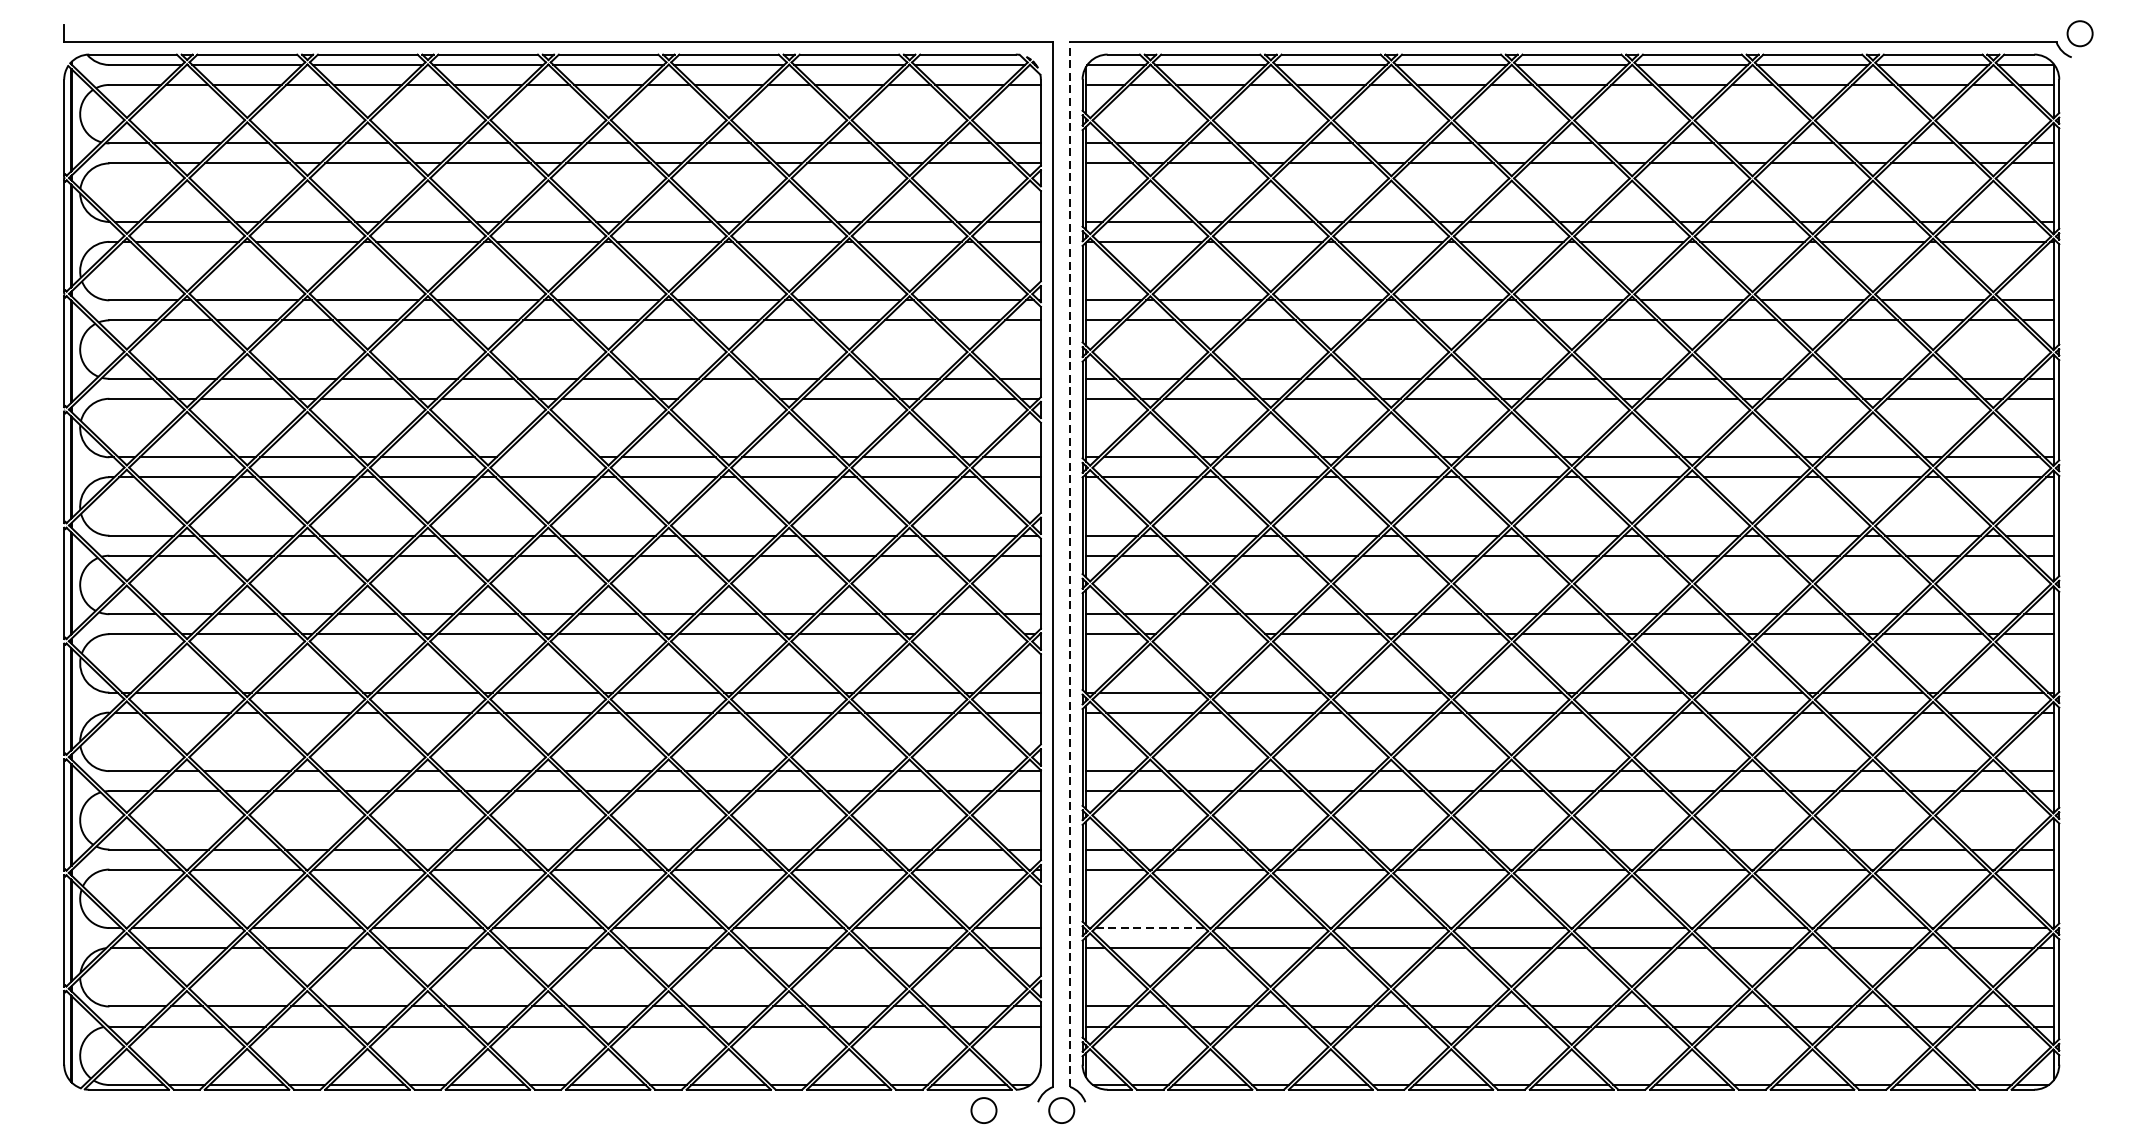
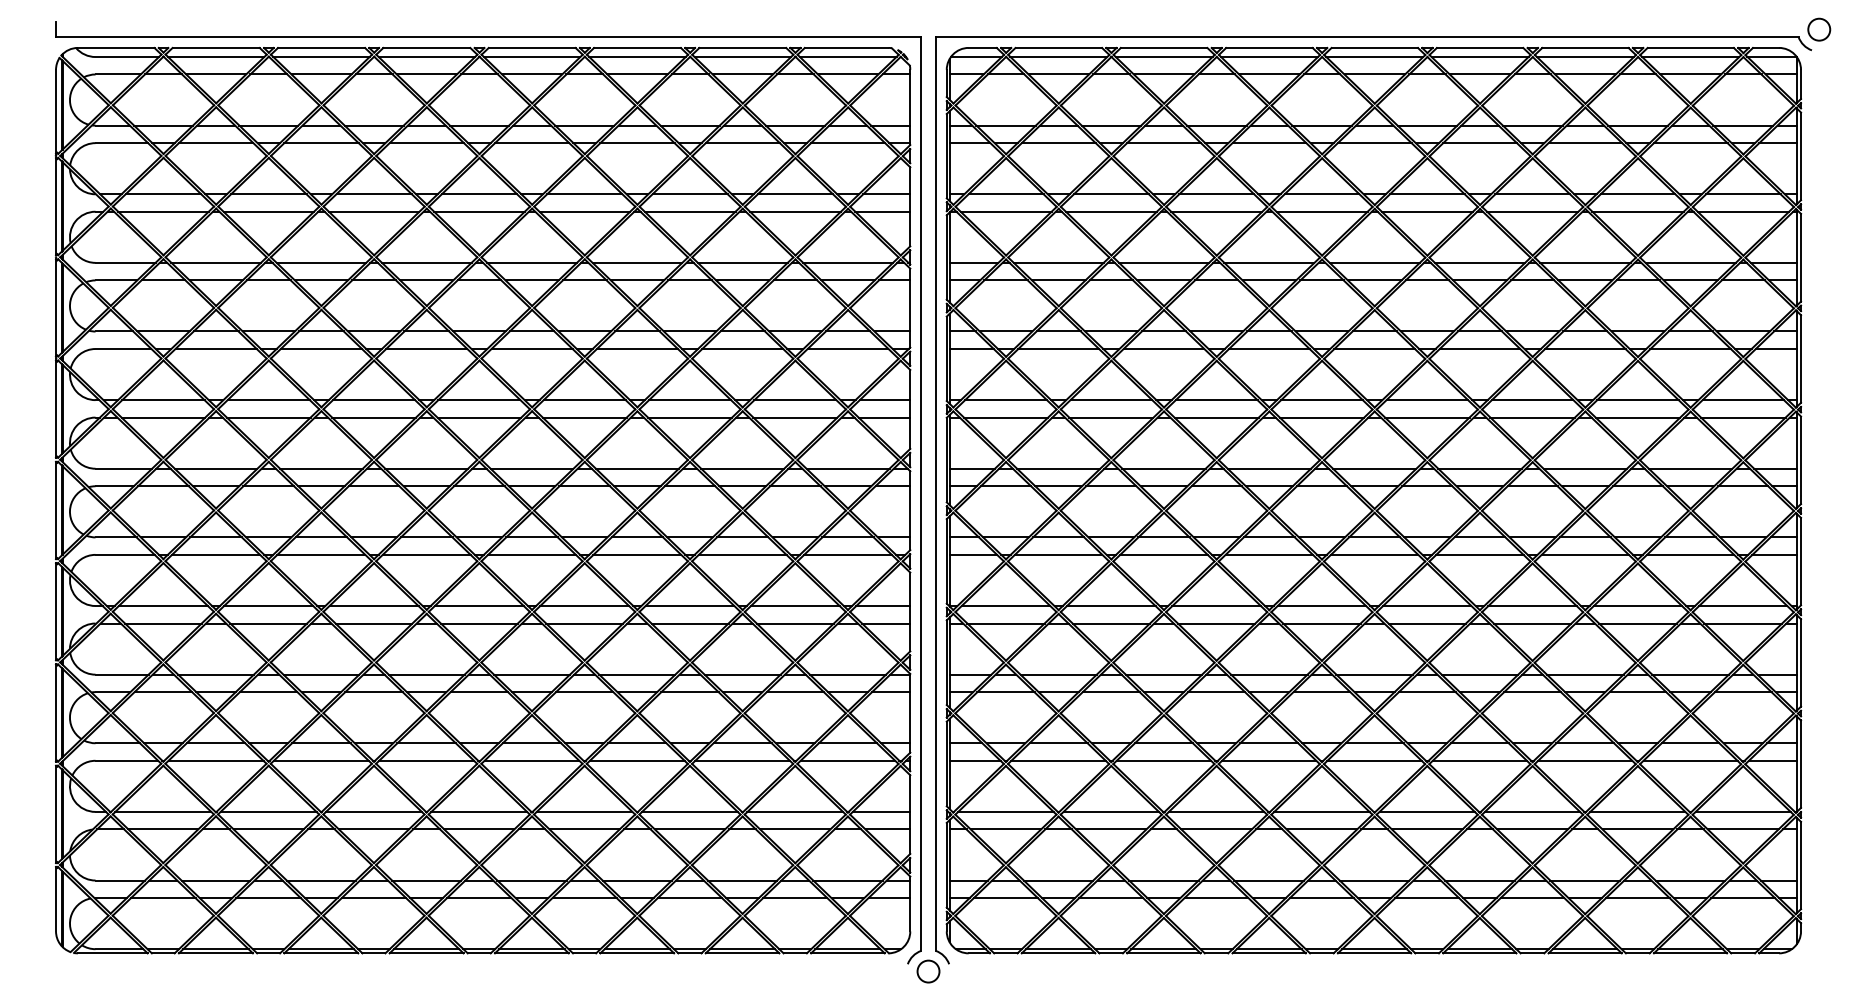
line: (727, 399) -> (636, 349), added
line: (548, 457) -> (479, 400), added
line: (1069, 563) -> (935, 493), dashed -> solid
line: (969, 633) -> (847, 554), added
line: (1210, 633) -> (1058, 554), added
line: (1149, 927) -> (1005, 811), dashed -> solid
circle: (983, 1110) -> (860, 971), removed

